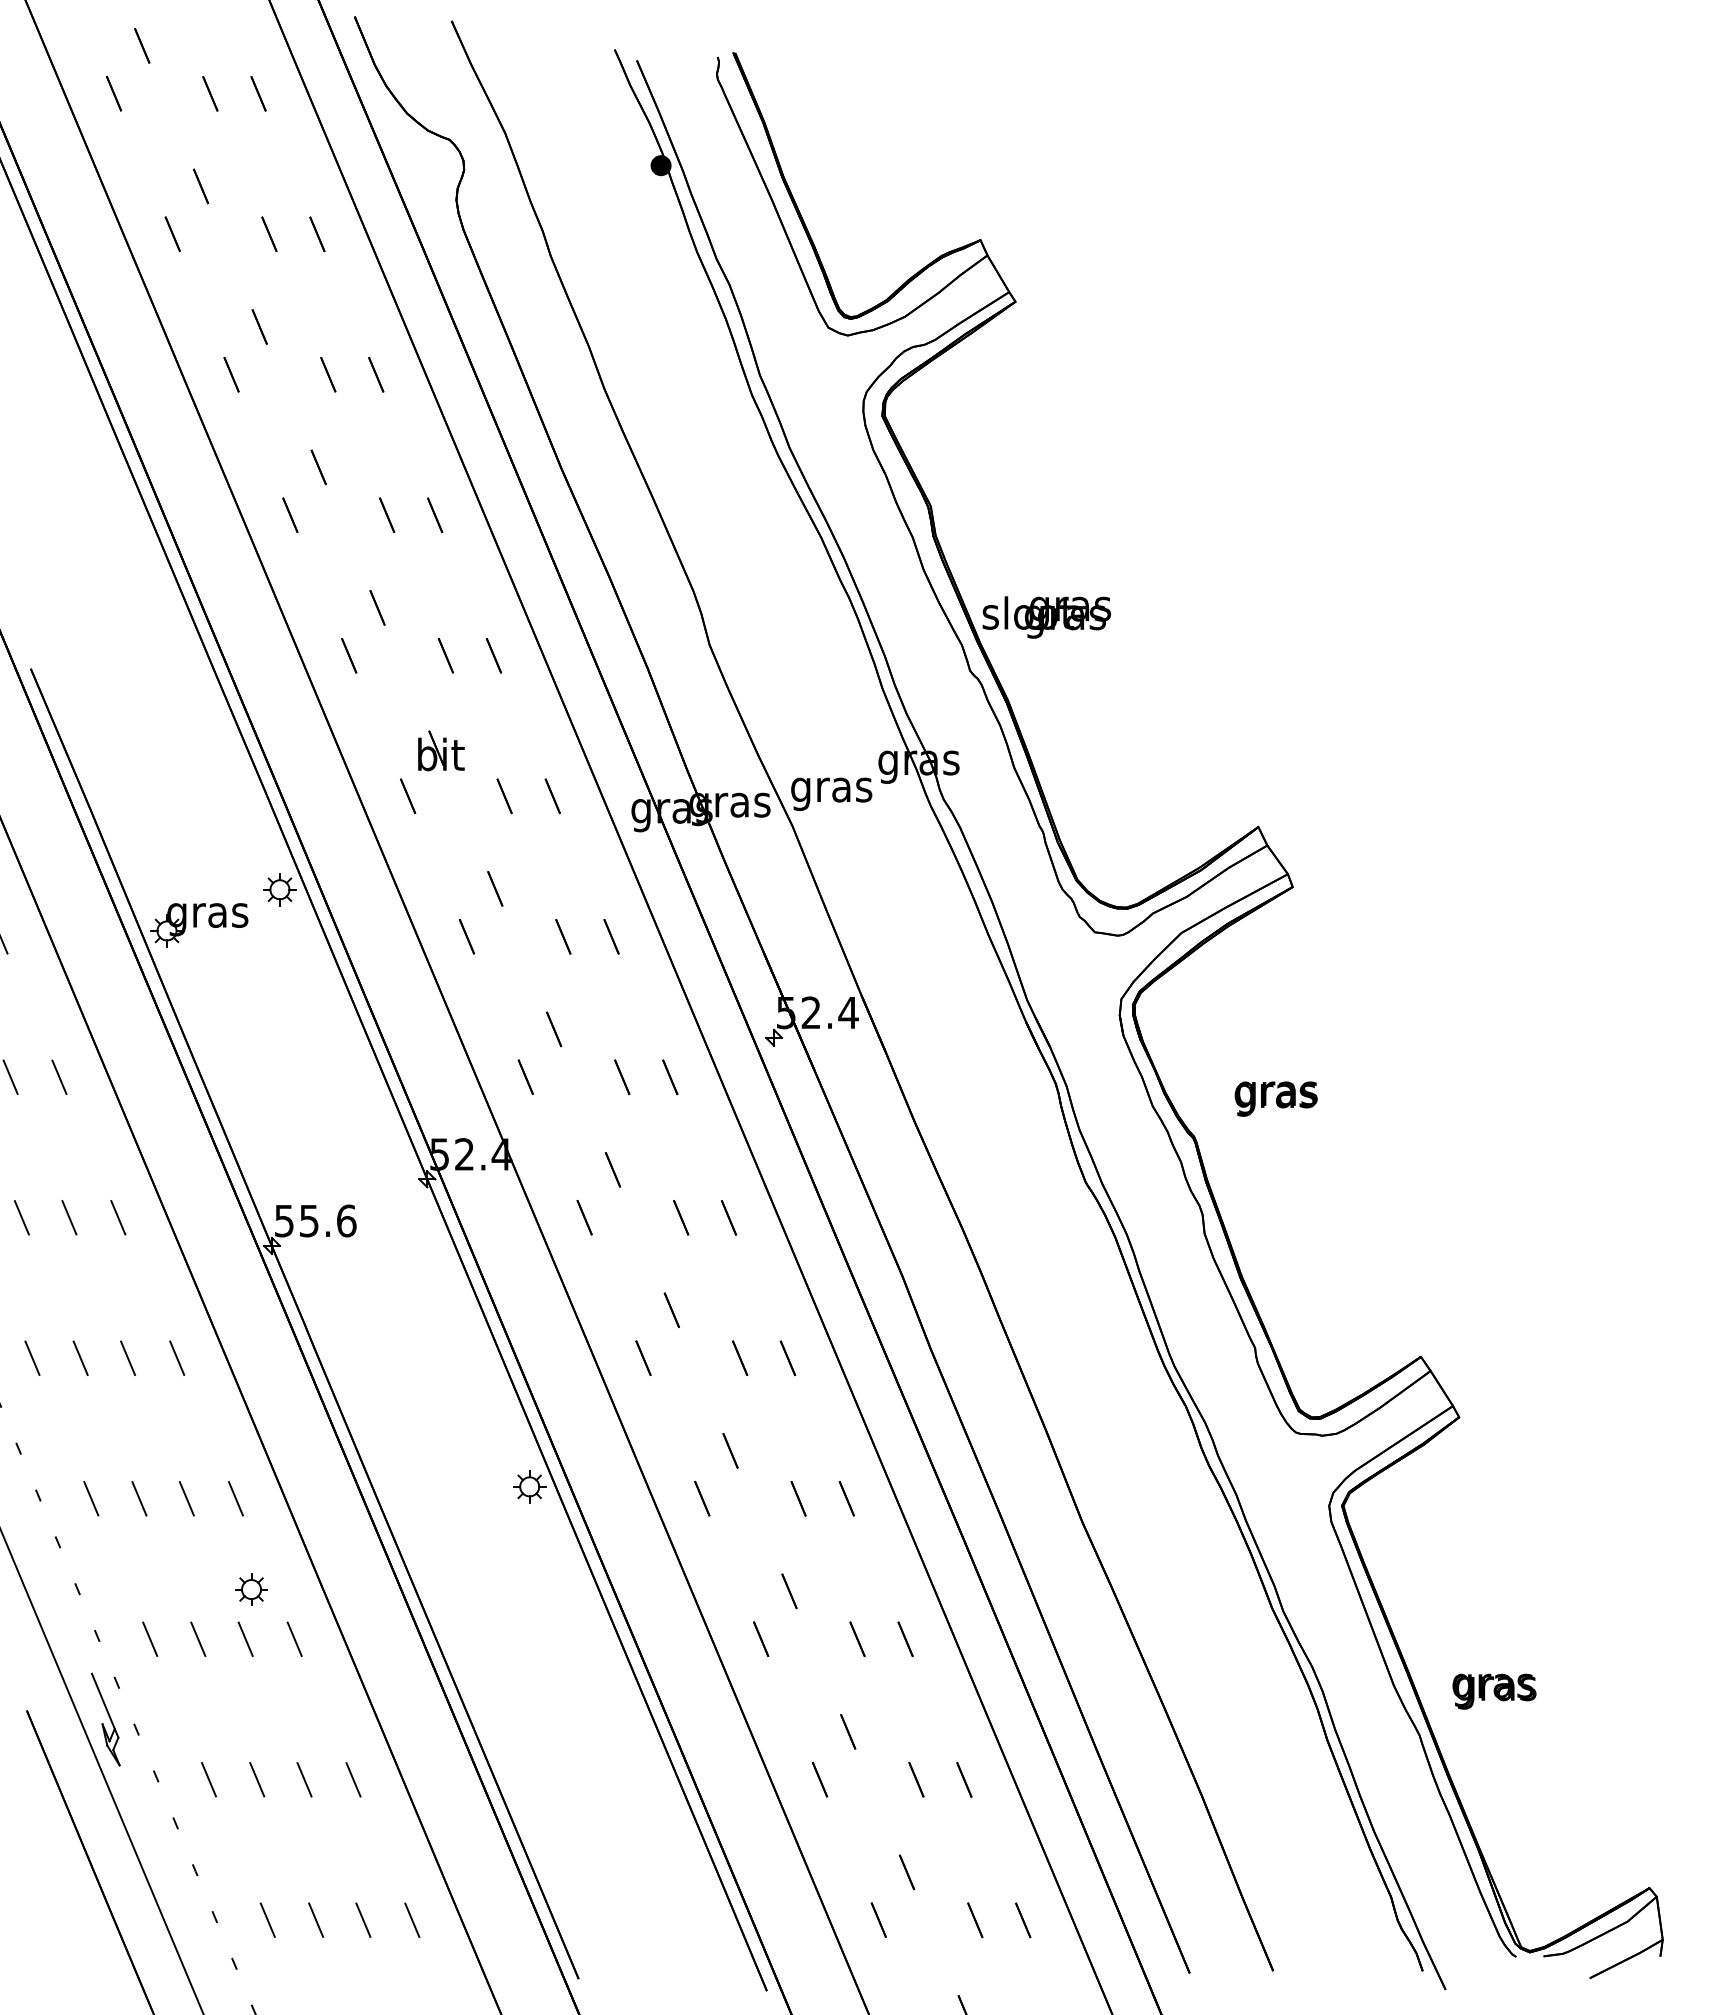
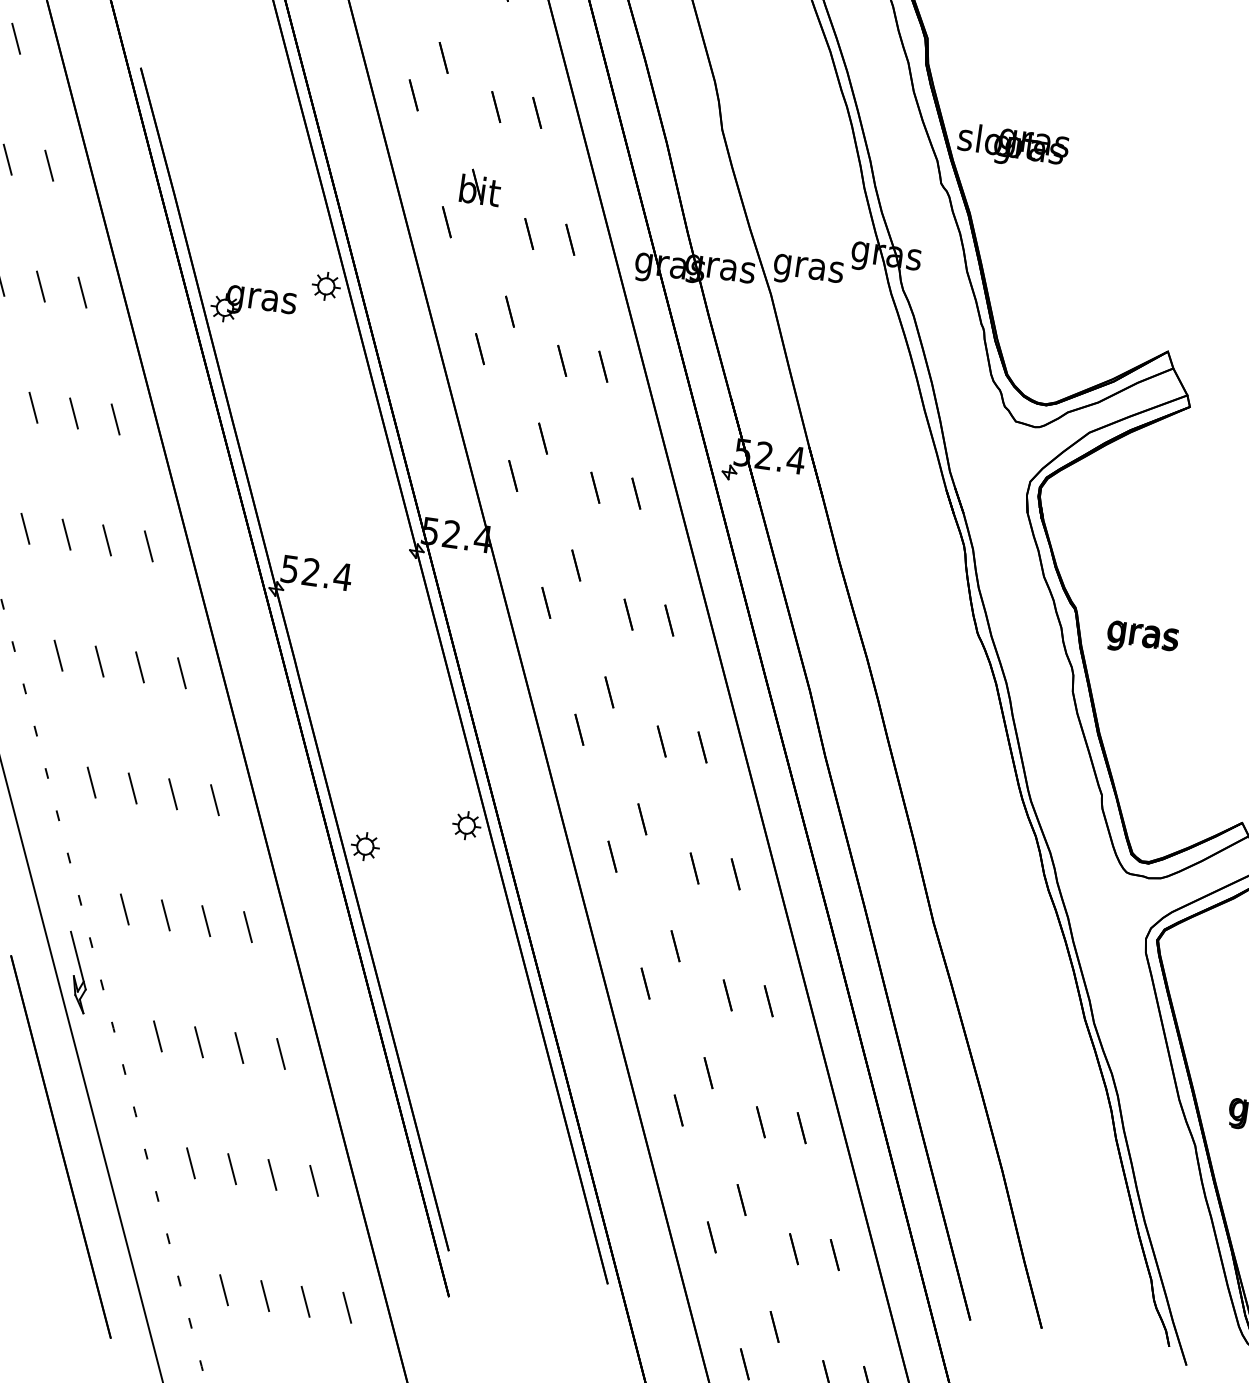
text: (1275, 1098) -> (1141, 638), moved
text: (327, 1220) -> (326, 574), 55.6 -> 52.4
part: (251, 1589) -> (365, 846), moved

